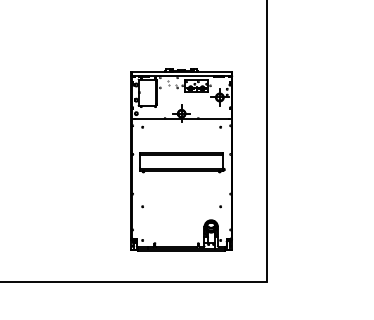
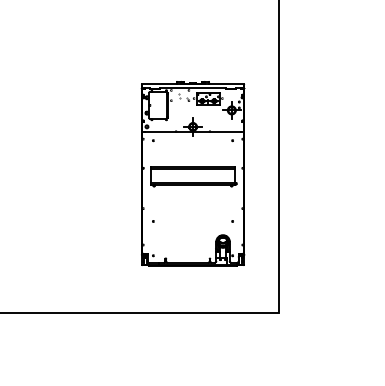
part: (181, 159) -> (192, 173), moved

